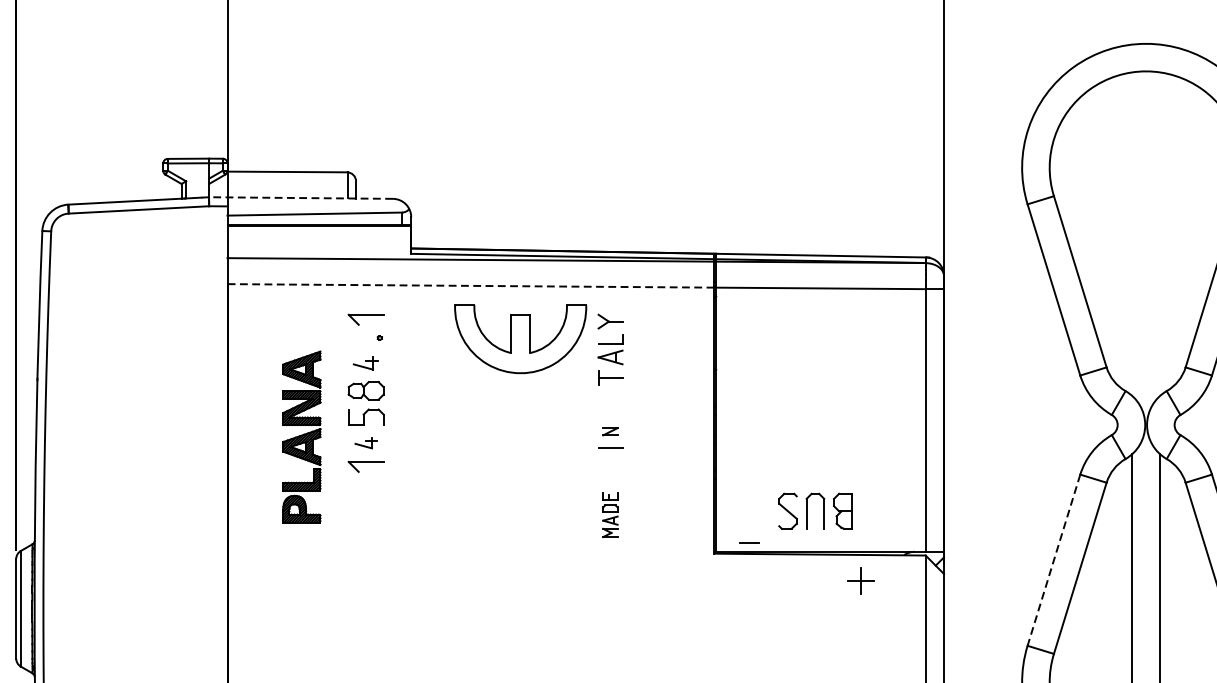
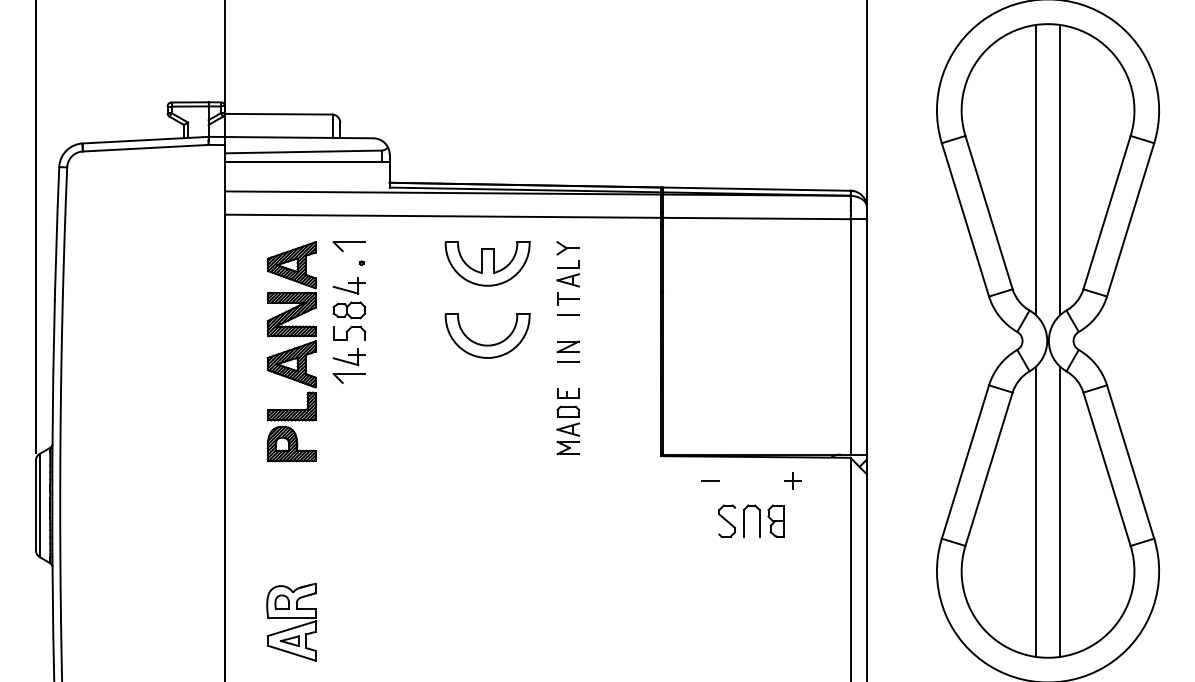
line: (300, 197) -> (290, 137), dashed -> solid
line: (1132, 233) -> (1035, 169), added
line: (1160, 233) -> (1060, 169), added
line: (470, 286) -> (442, 216), dashed -> solid
part: (520, 338) -> (487, 263), size x0.71
part: (365, 363) -> (348, 285), size x1.43
line: (610, 395) -> (568, 314), added
part: (520, 429) -> (487, 344), added
part: (609, 431) -> (567, 346), size x1.67
part: (301, 436) -> (291, 351), size x1.43
part: (365, 442) -> (348, 356), size x1.67
part: (807, 510) -> (744, 520), moved
part: (609, 514) -> (567, 421), size x1.67
line: (749, 542) -> (710, 480), moved
line: (1053, 560) -> (965, 462), dashed -> solid
part: (860, 580) -> (792, 480), size x0.71

